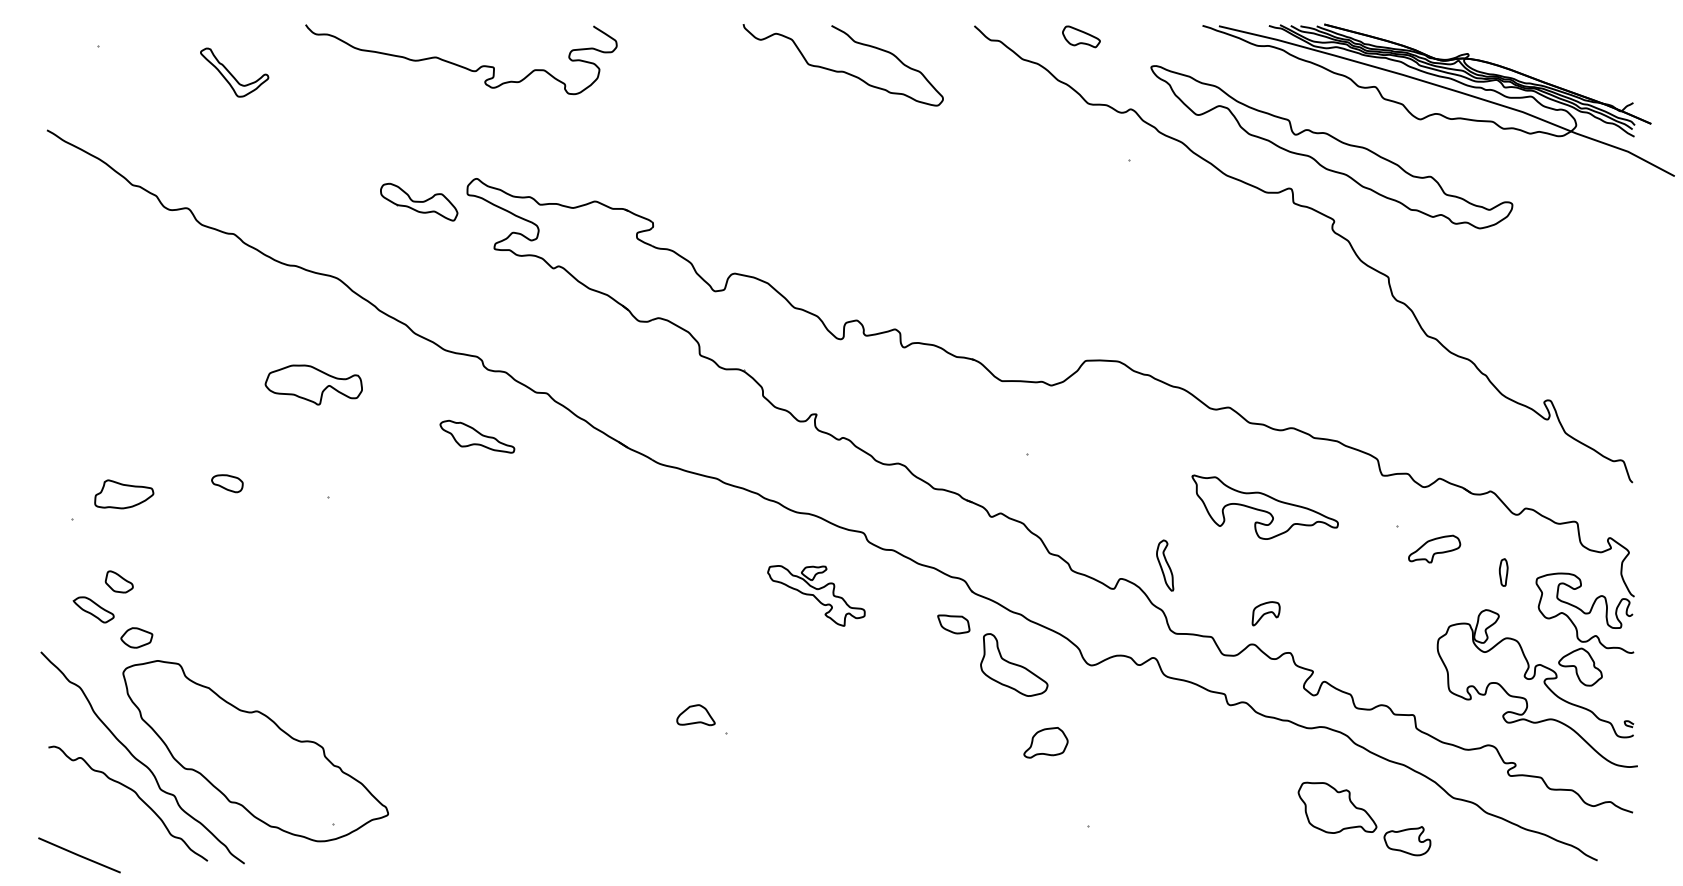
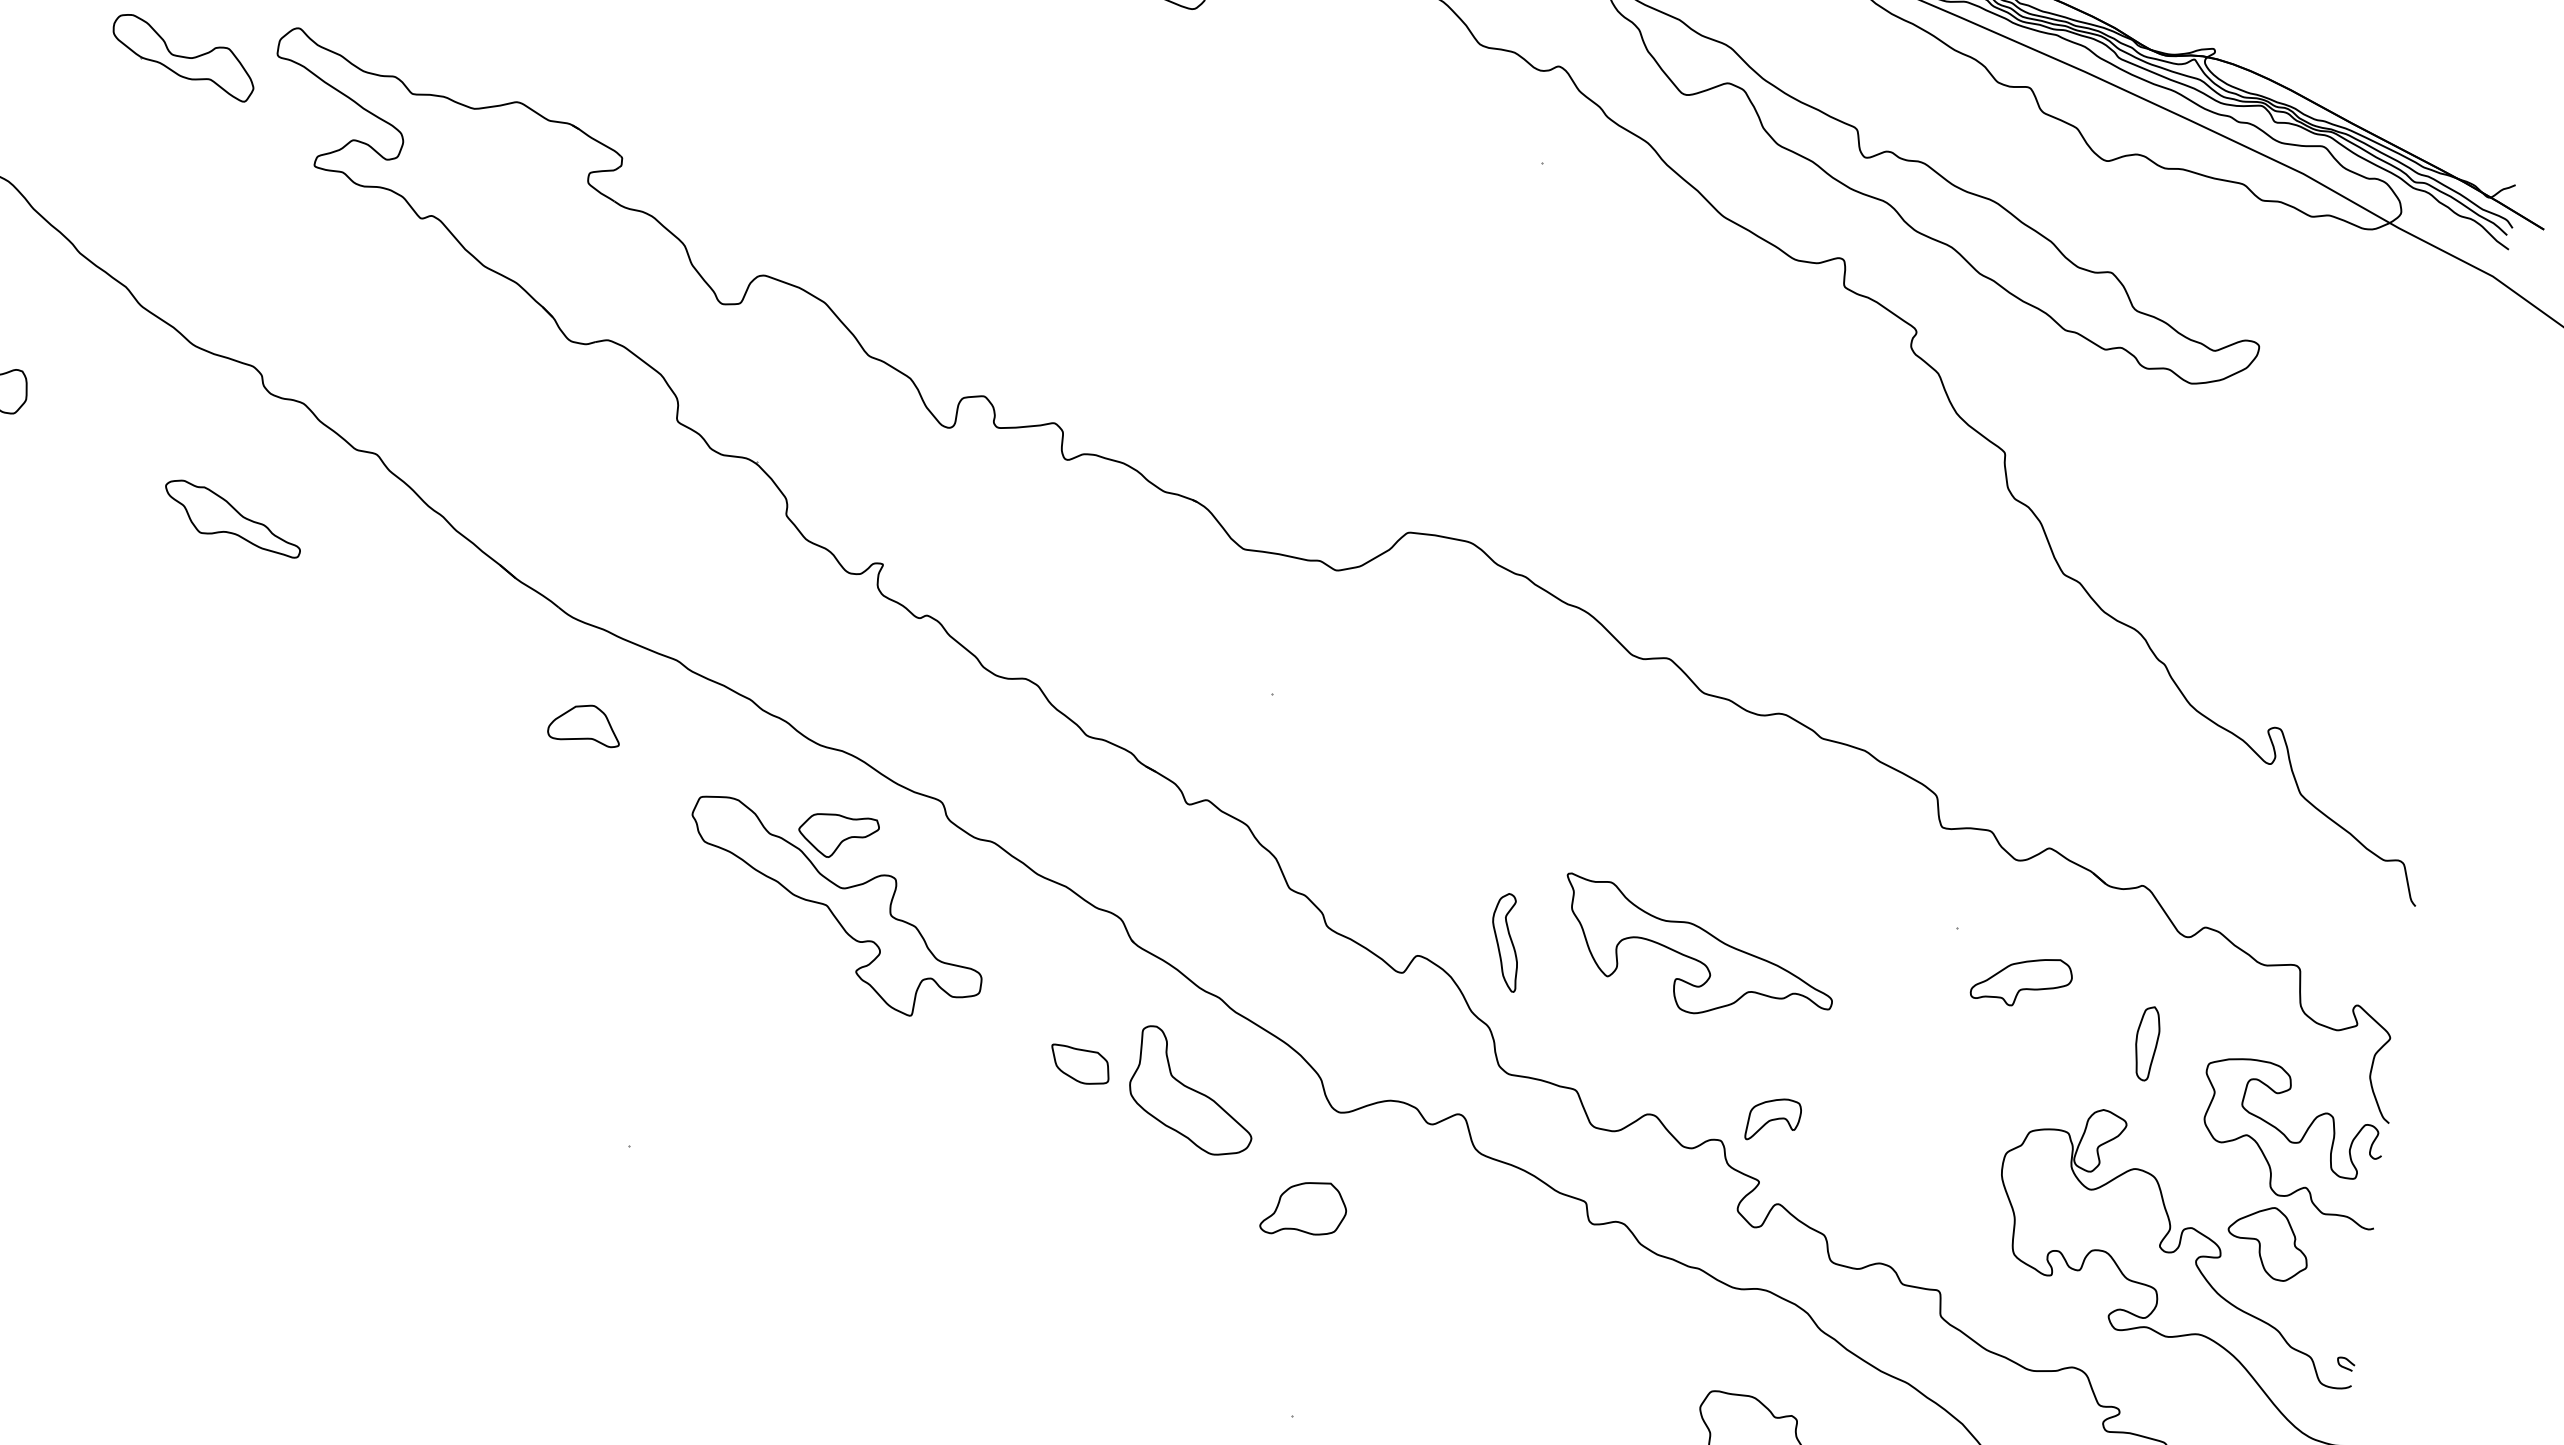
part: (1264, 506) -> (1696, 950), moved
part: (1503, 572) -> (2146, 1043), size x1.43
part: (816, 595) -> (835, 908), size x1.67
part: (1265, 613) -> (1772, 1119), moved
part: (953, 624) -> (1079, 1065), moved
part: (695, 715) -> (584, 724), moved
part: (1045, 742) -> (1303, 1208), moved

